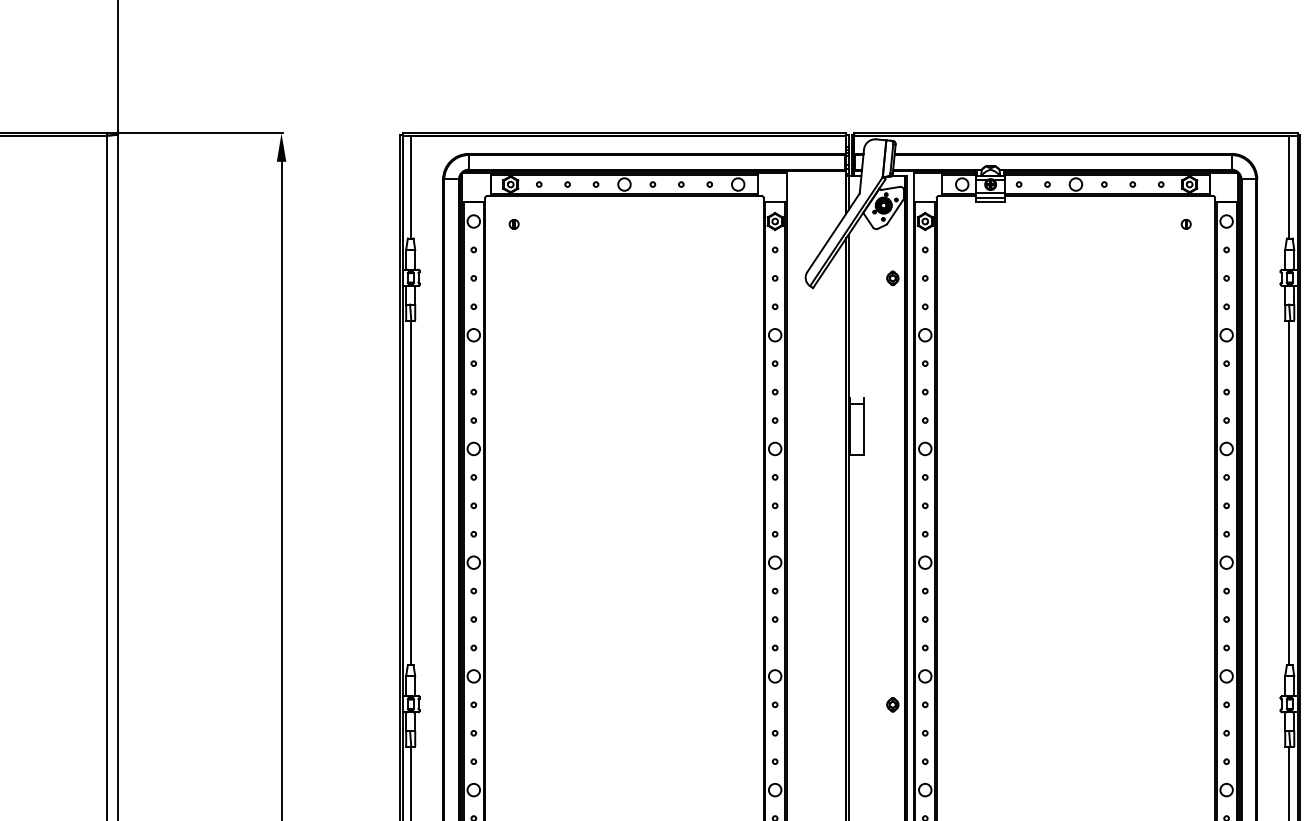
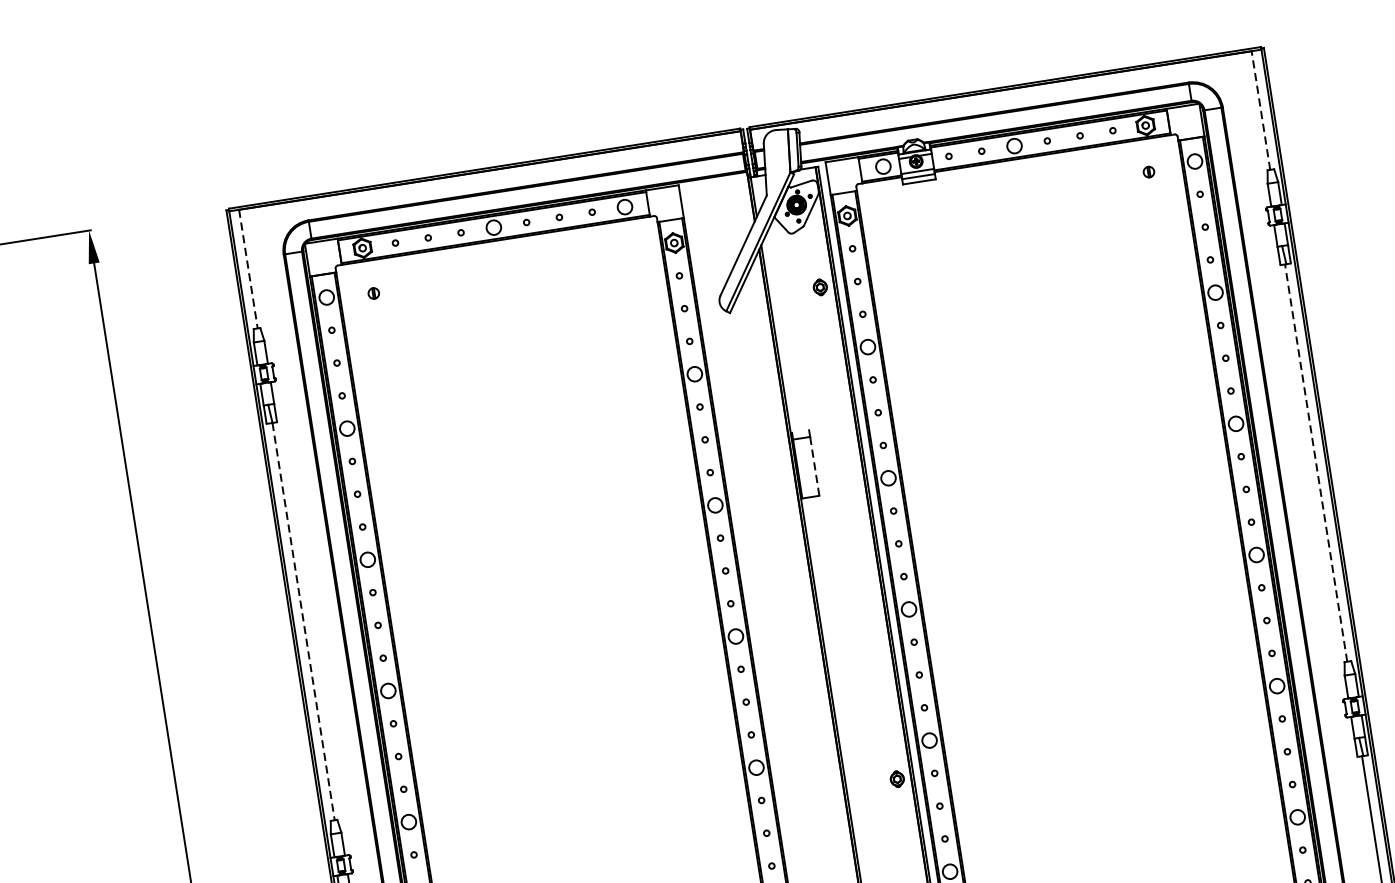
line: (1289, 186) -> (1261, 109), solid -> dashed
line: (411, 187) -> (248, 269), solid -> dashed
line: (864, 429) -> (814, 466), solid -> dashed
line: (1289, 492) -> (1316, 462), solid -> dashed
line: (411, 493) -> (304, 622), solid -> dashed

